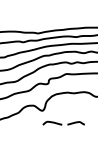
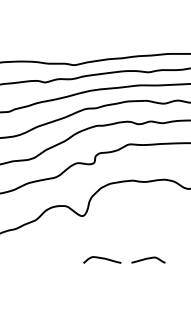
part: (63, 122) -> (123, 258), moved

